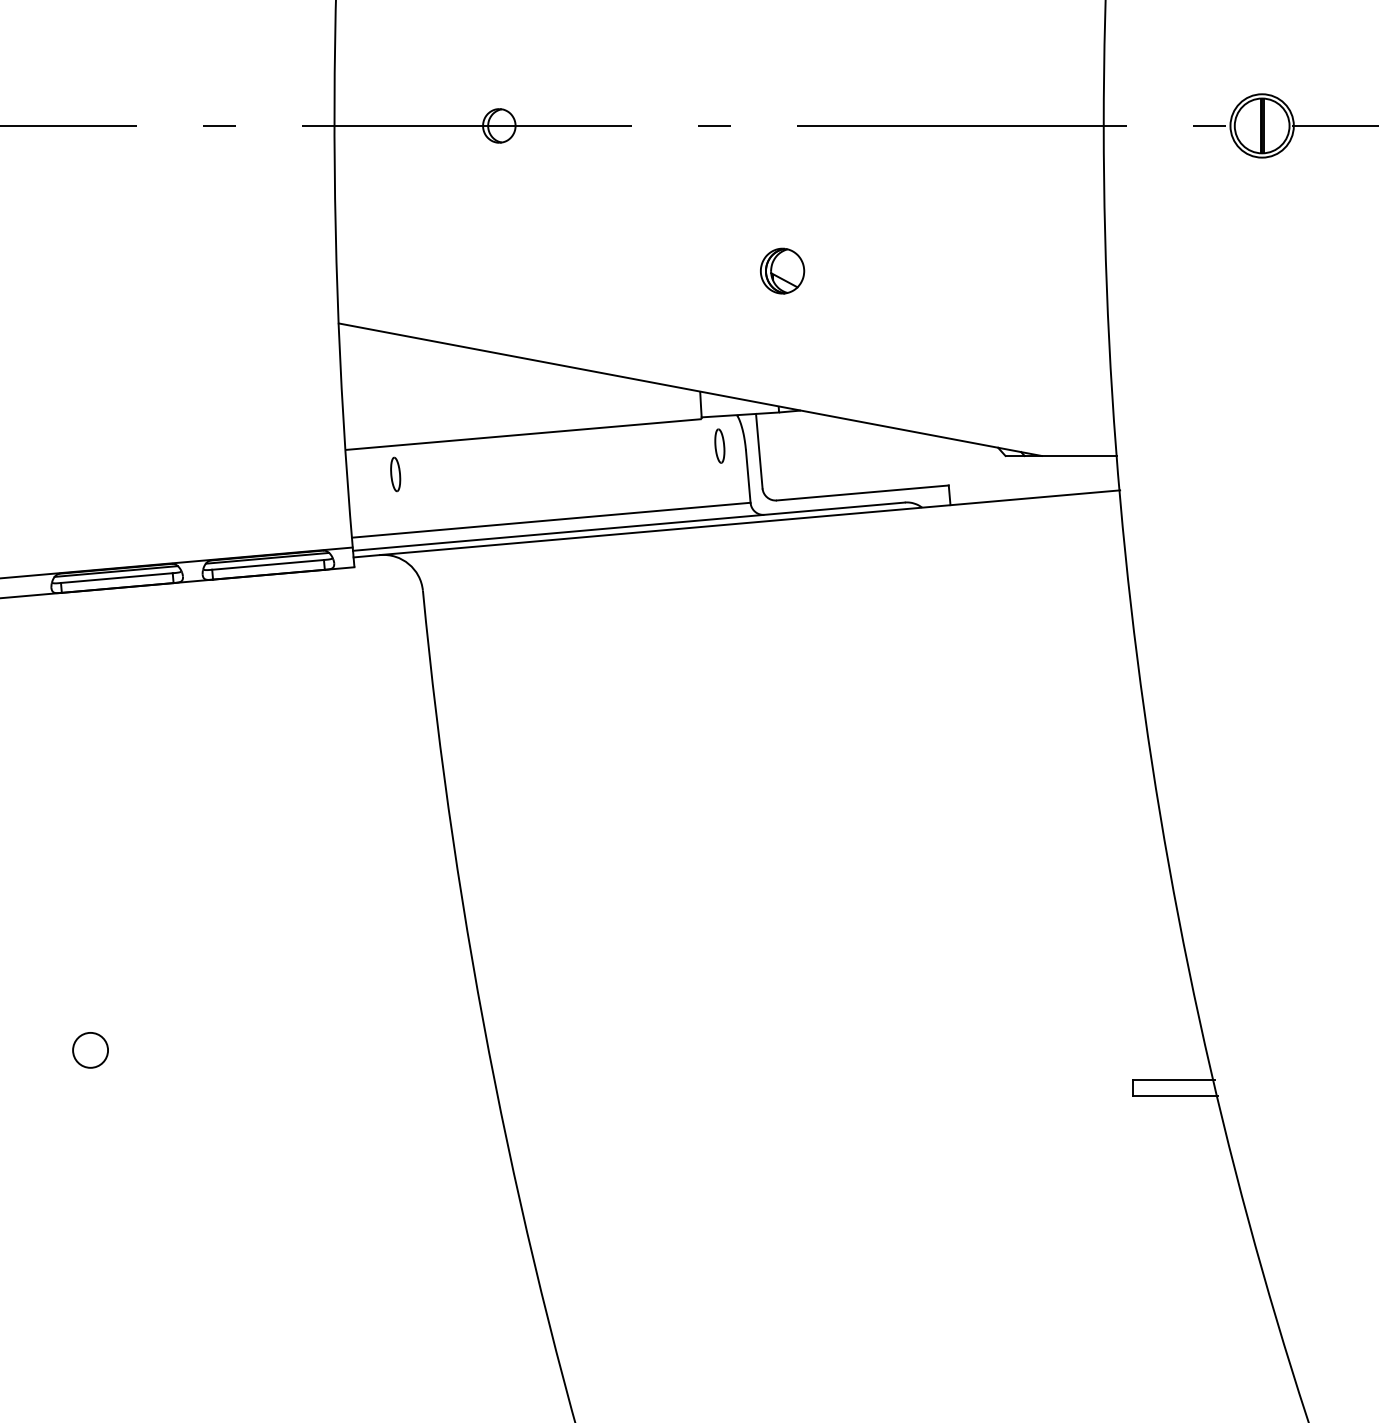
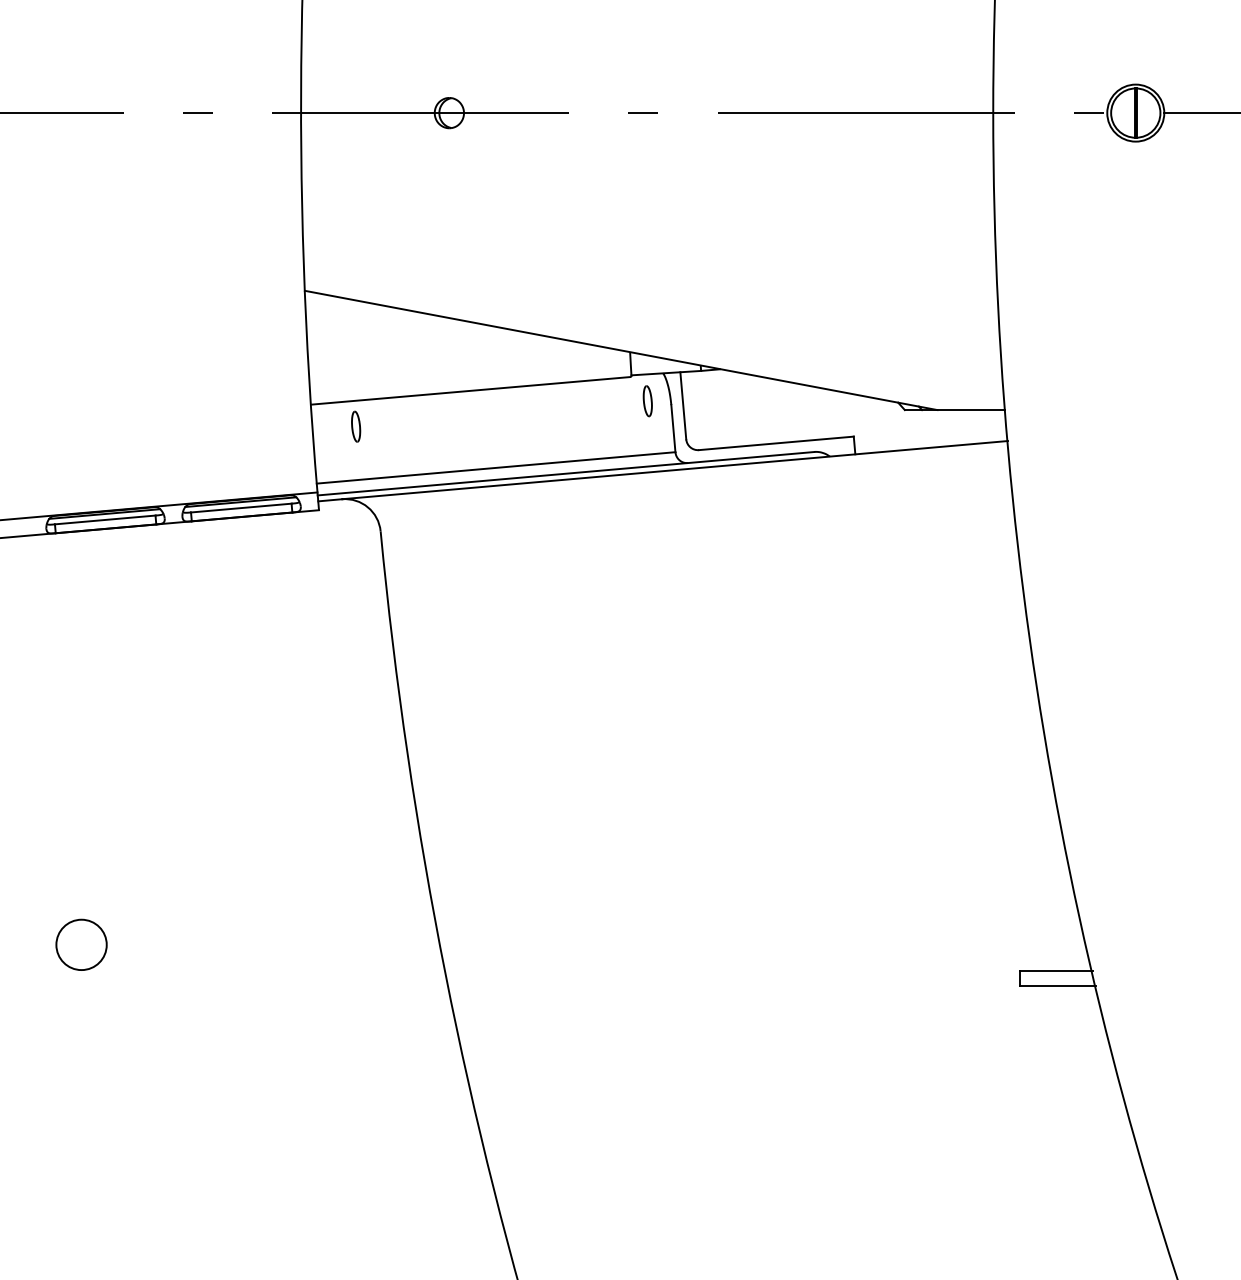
part: (782, 270) -> (704, 243), removed
circle: (90, 1049) -> (81, 944), size x1.6

